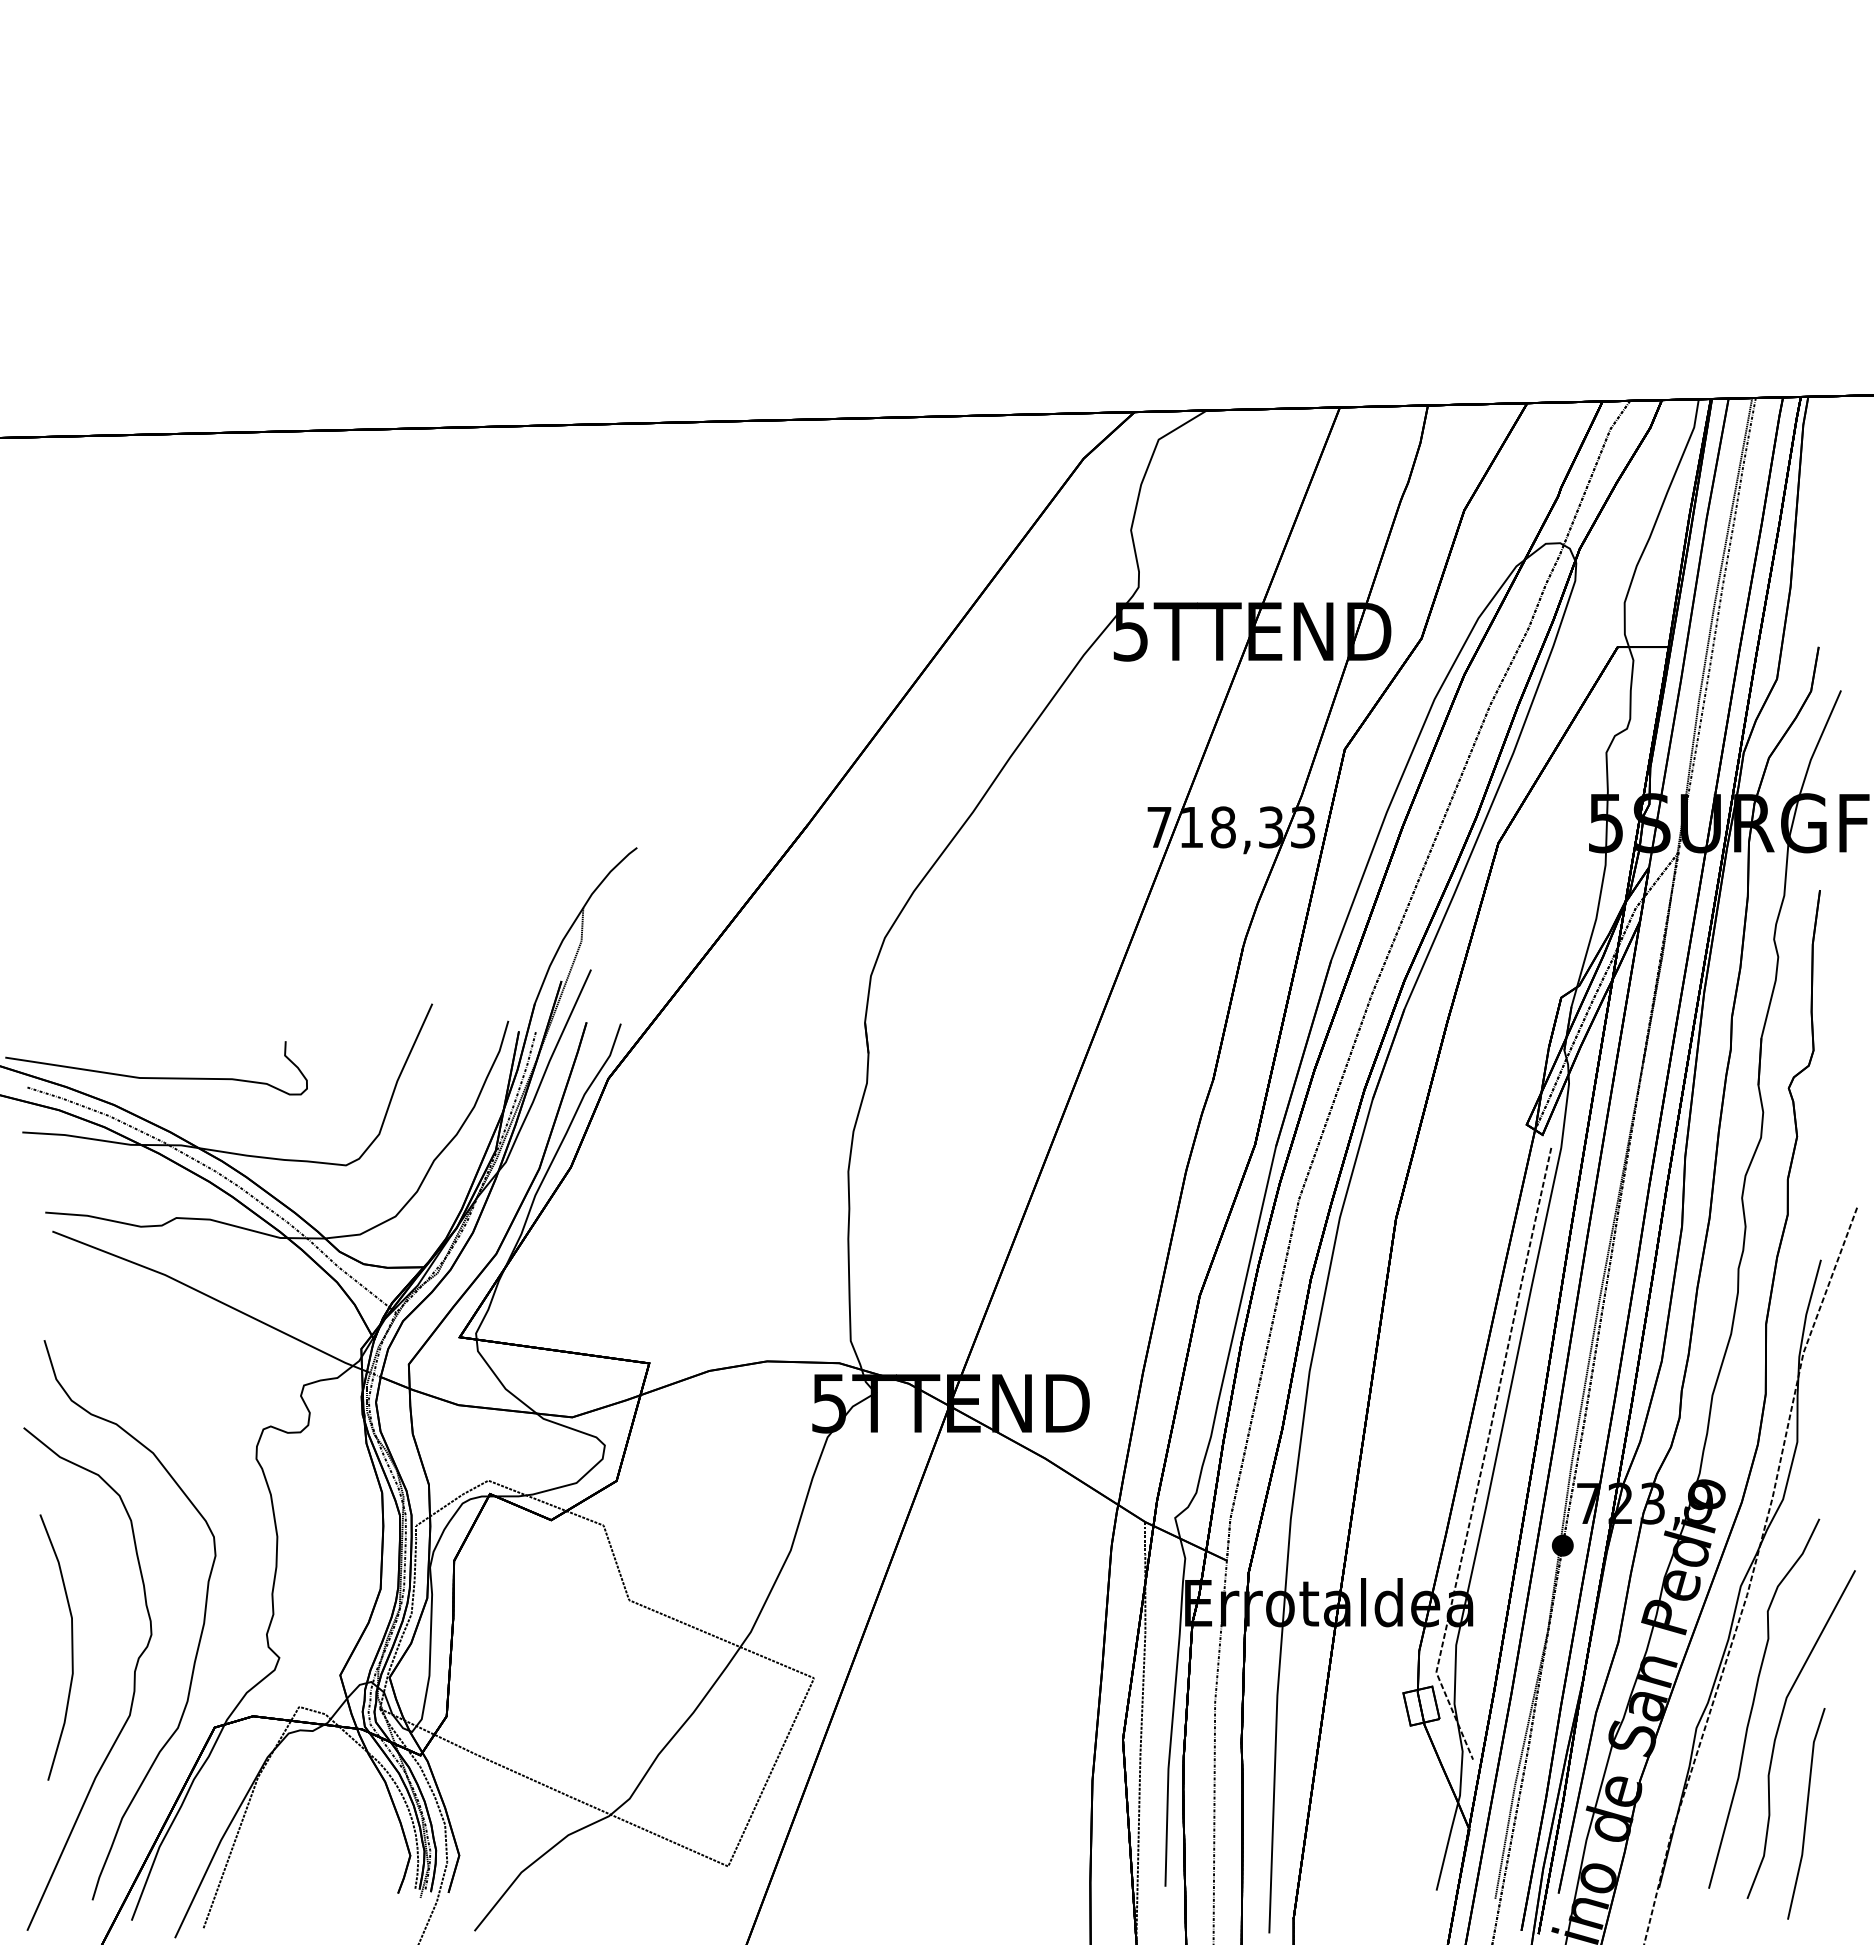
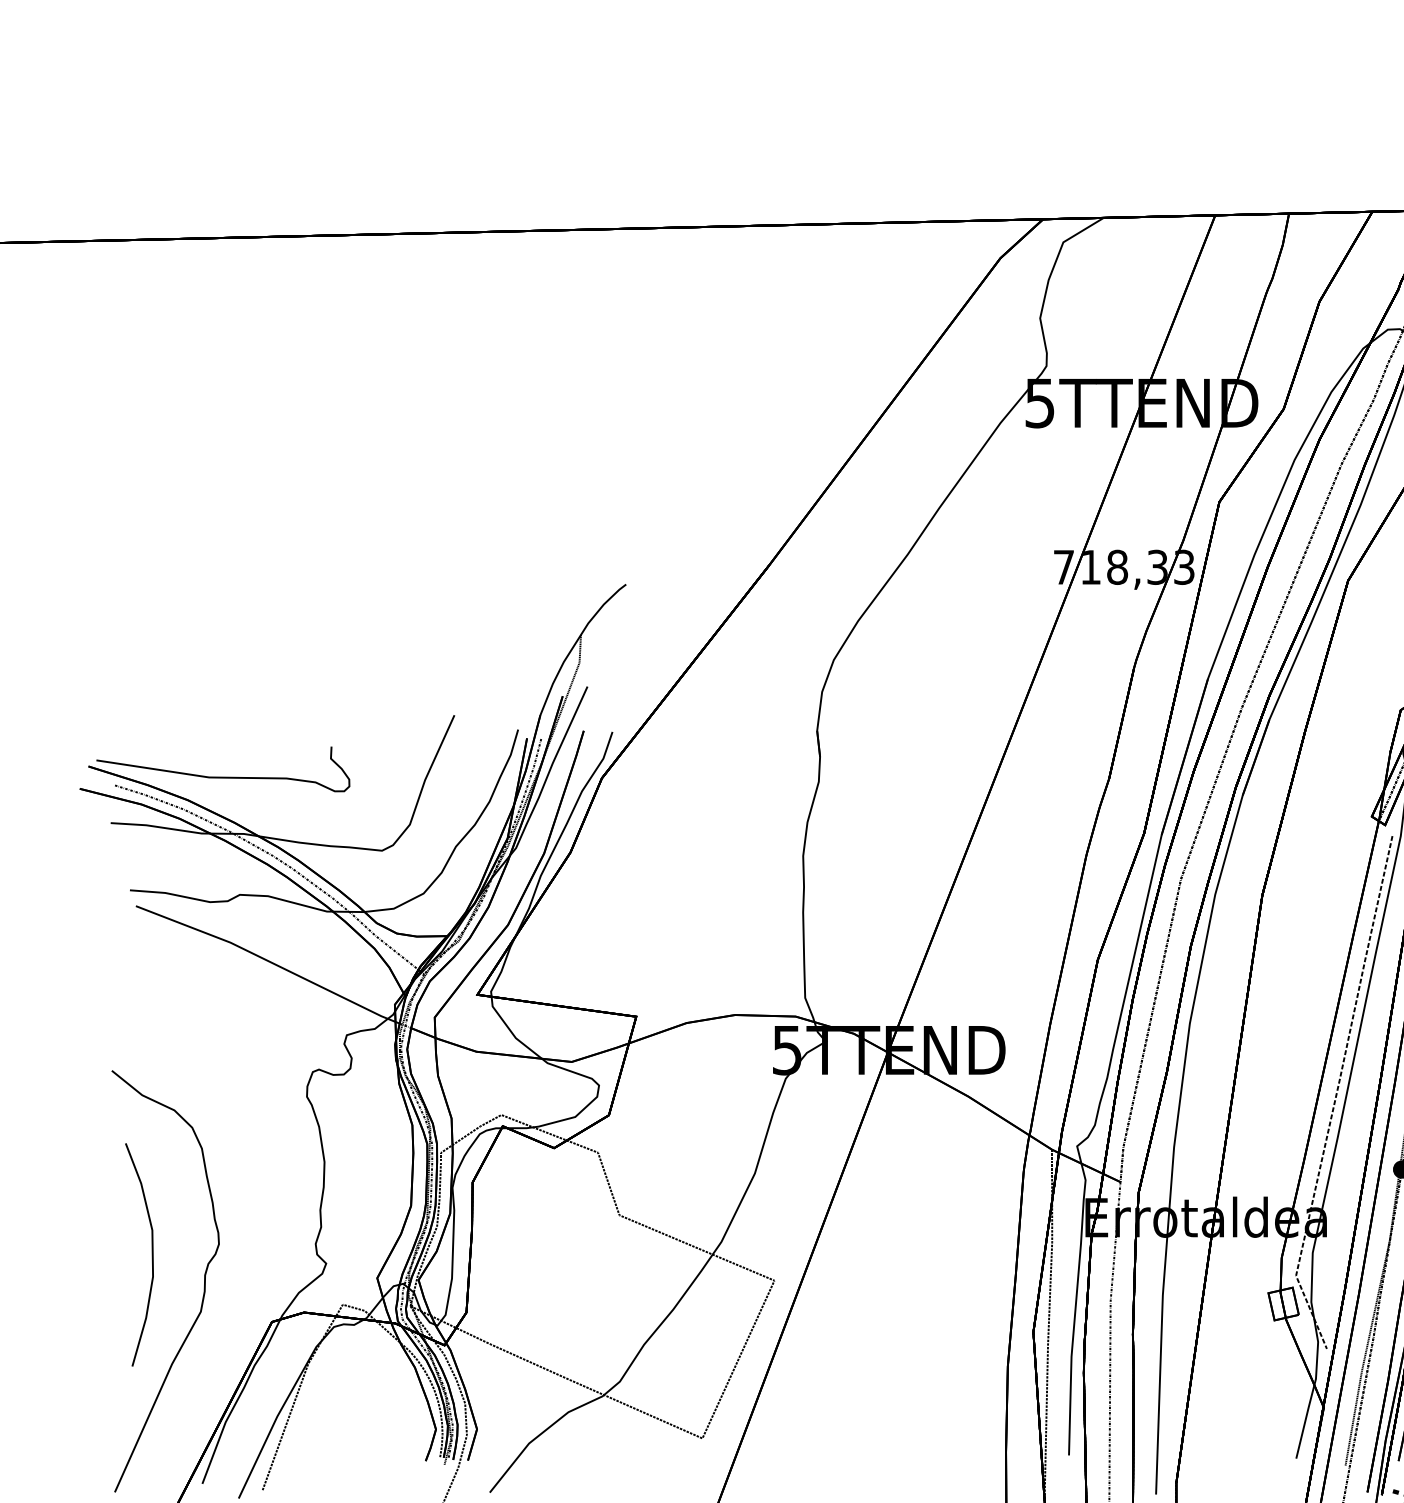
curve: (199, 1637) -> (259, 1246), removed

